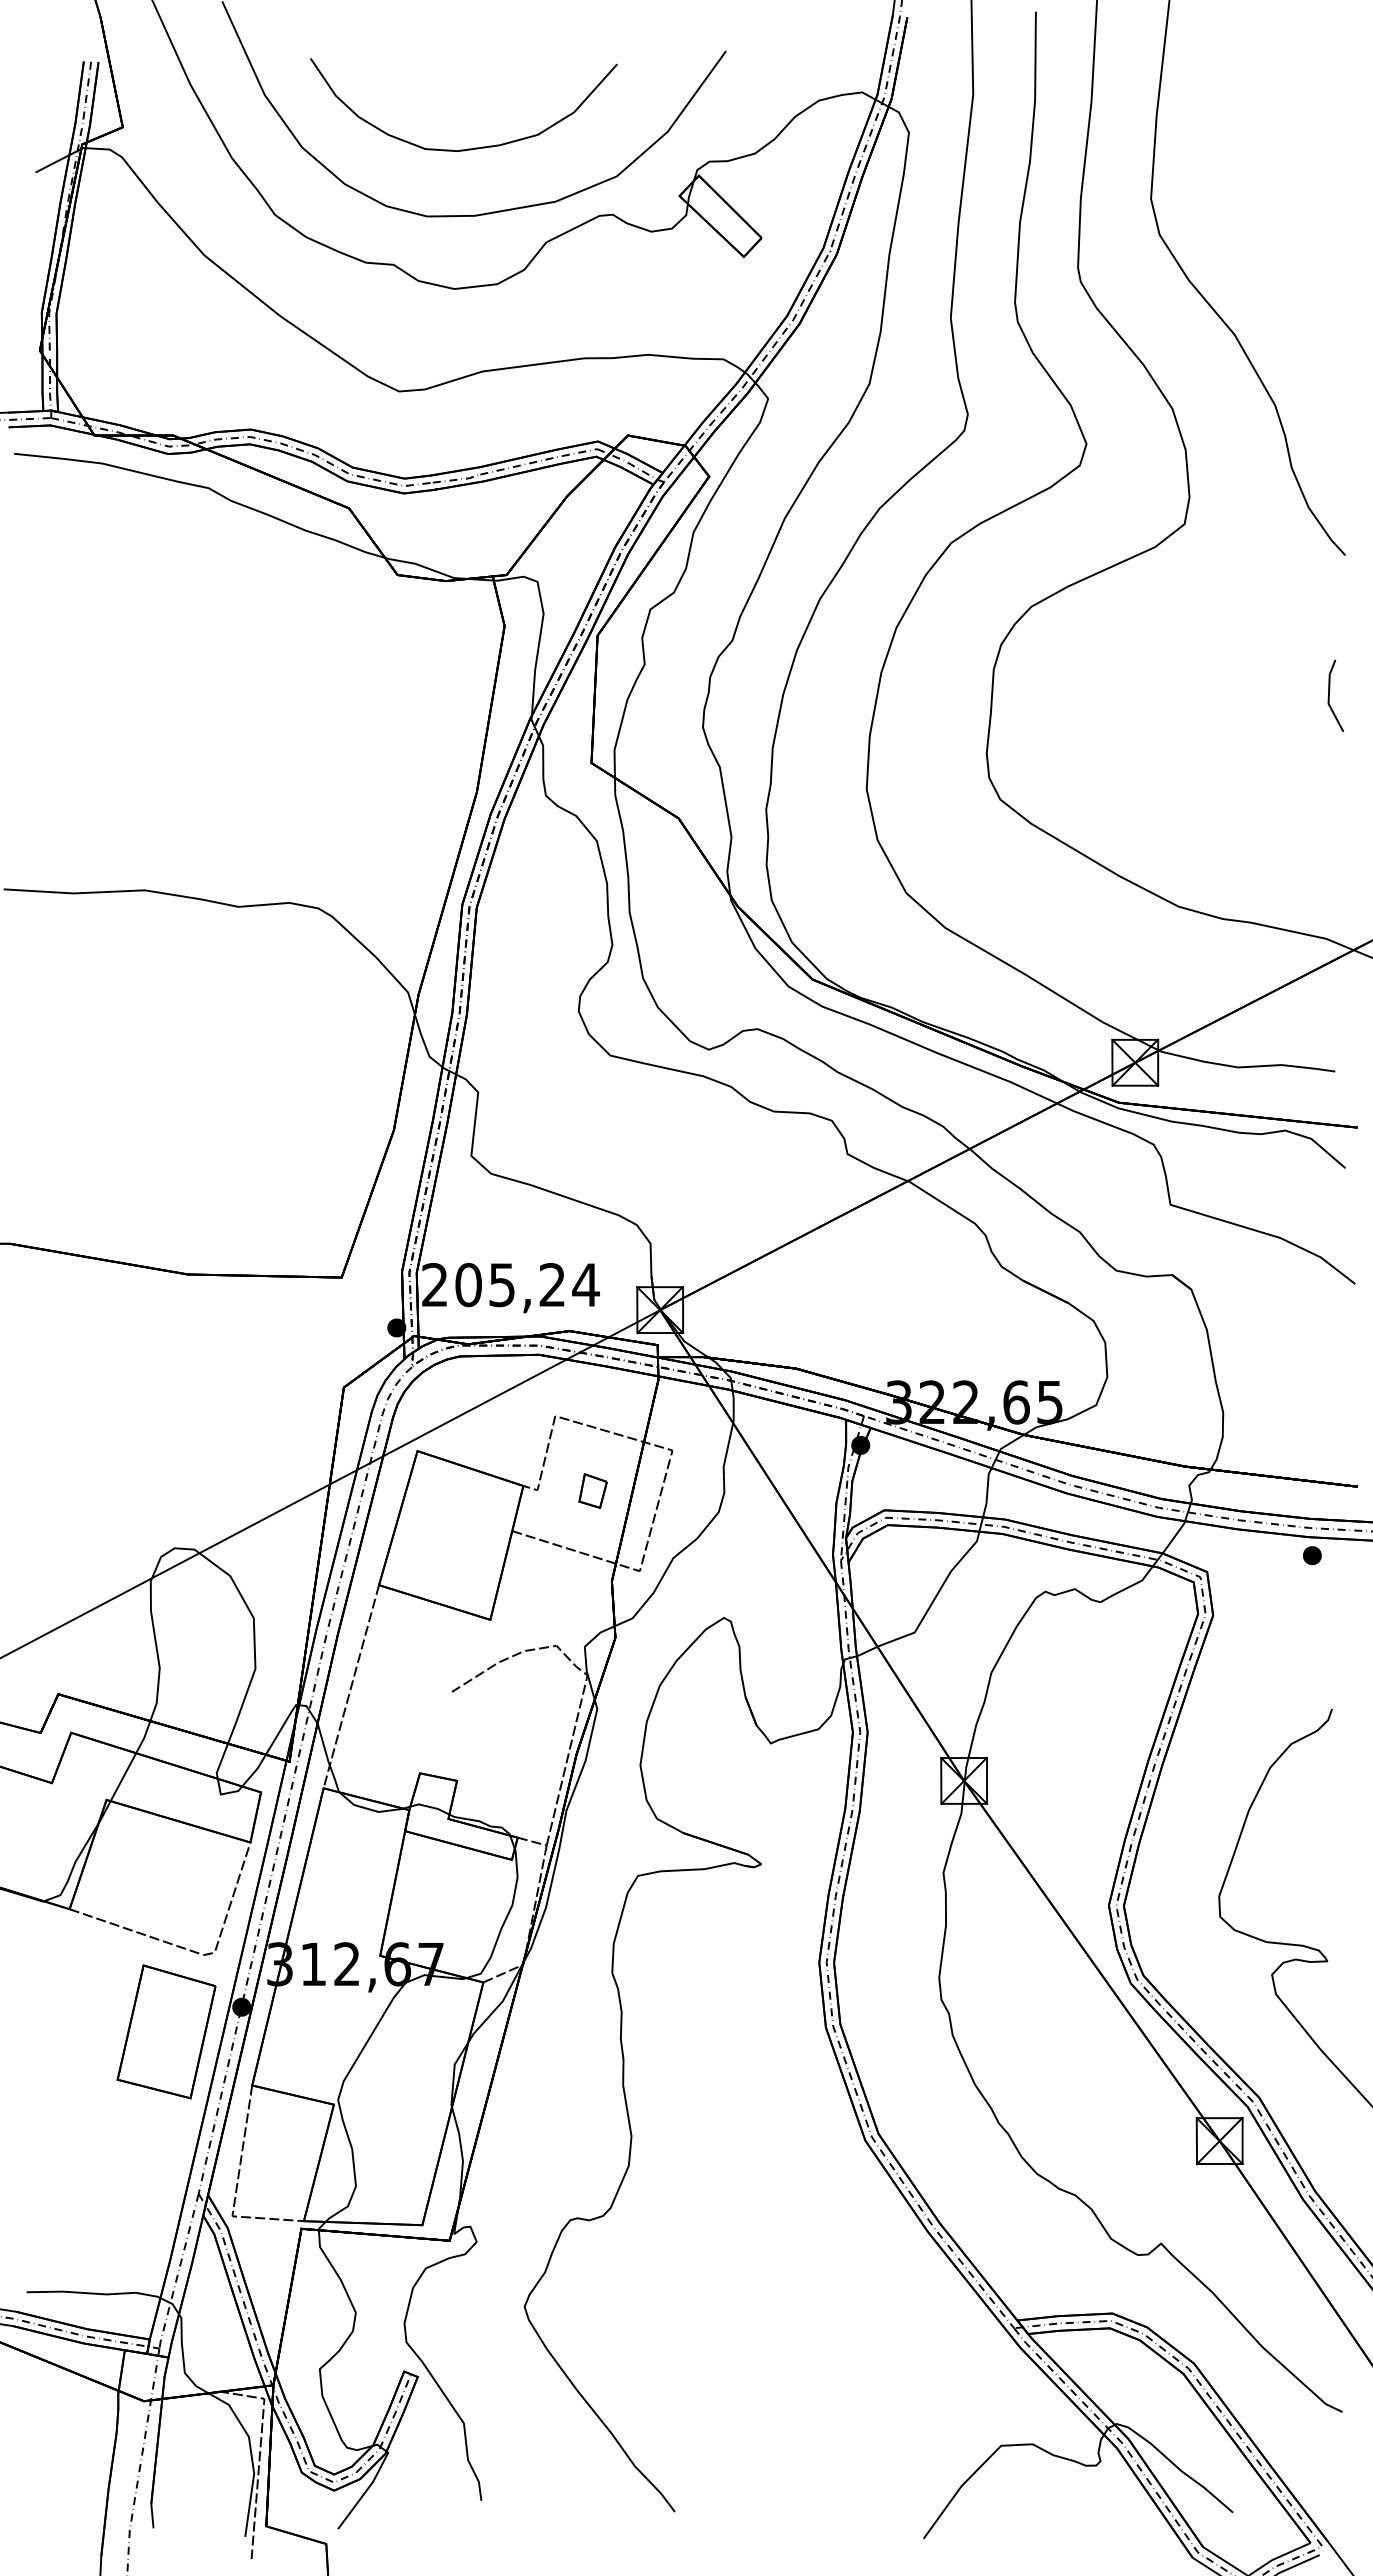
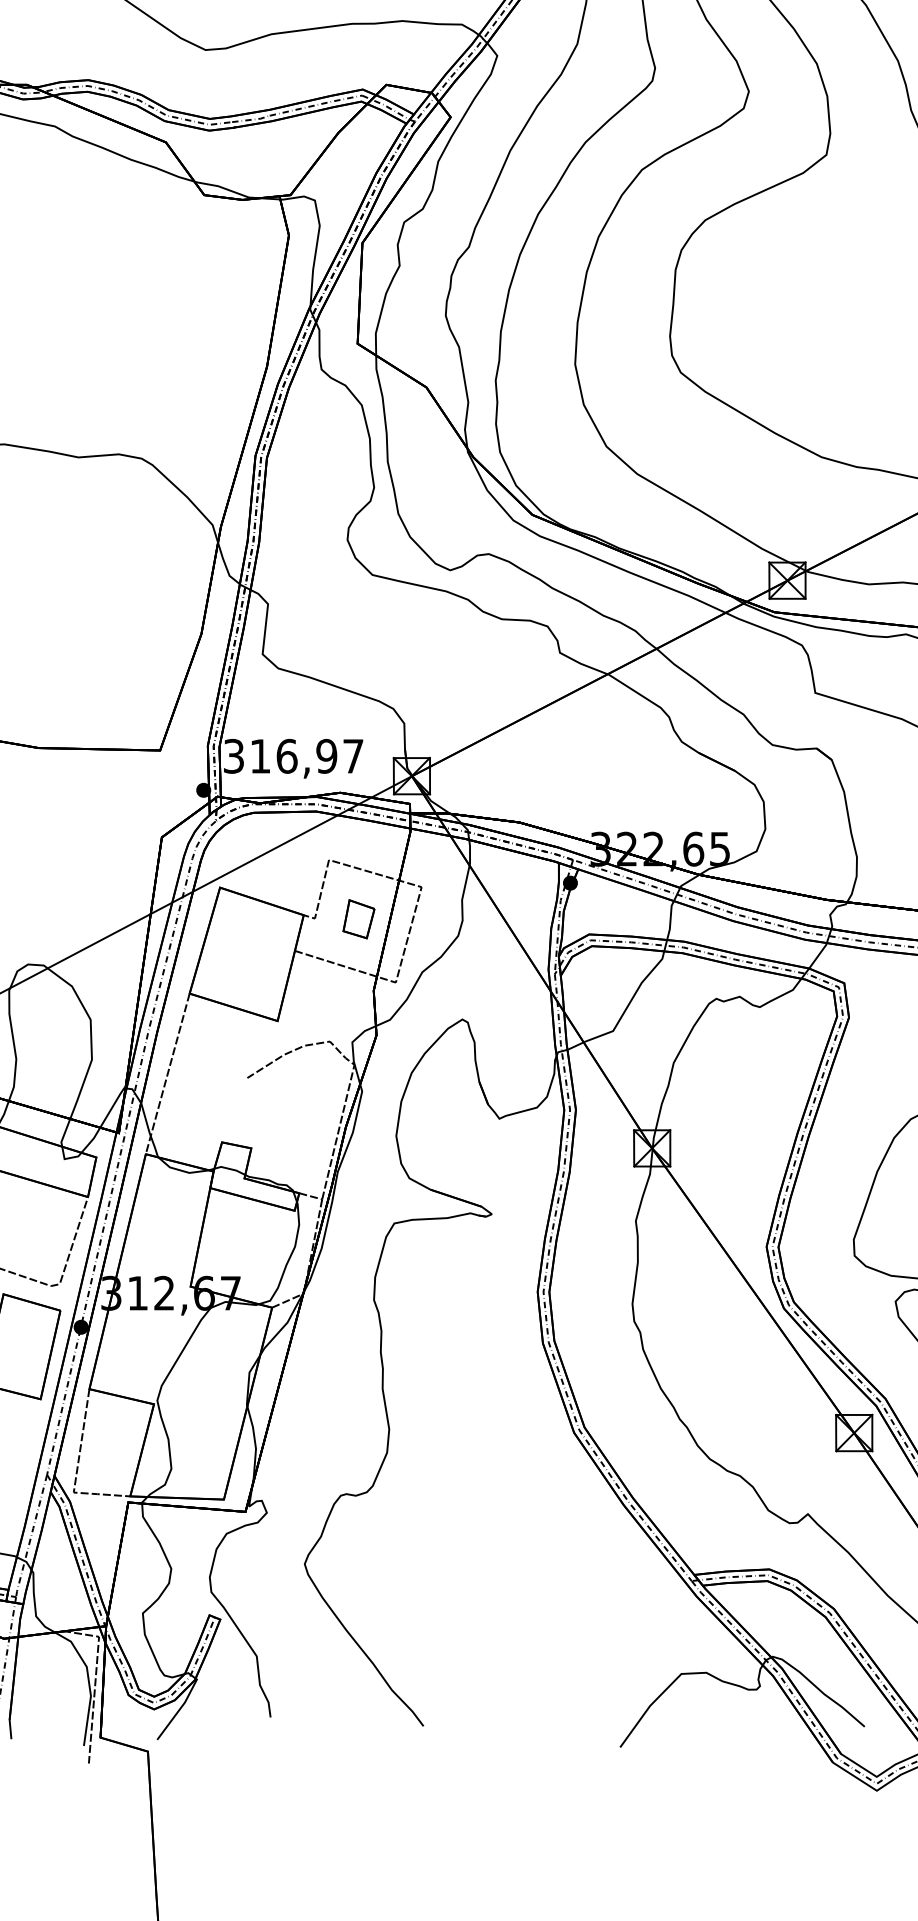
text: (510, 1284) -> (293, 755), 205,24 -> 316,97
part: (592, 1490) -> (358, 918), size x1.43

